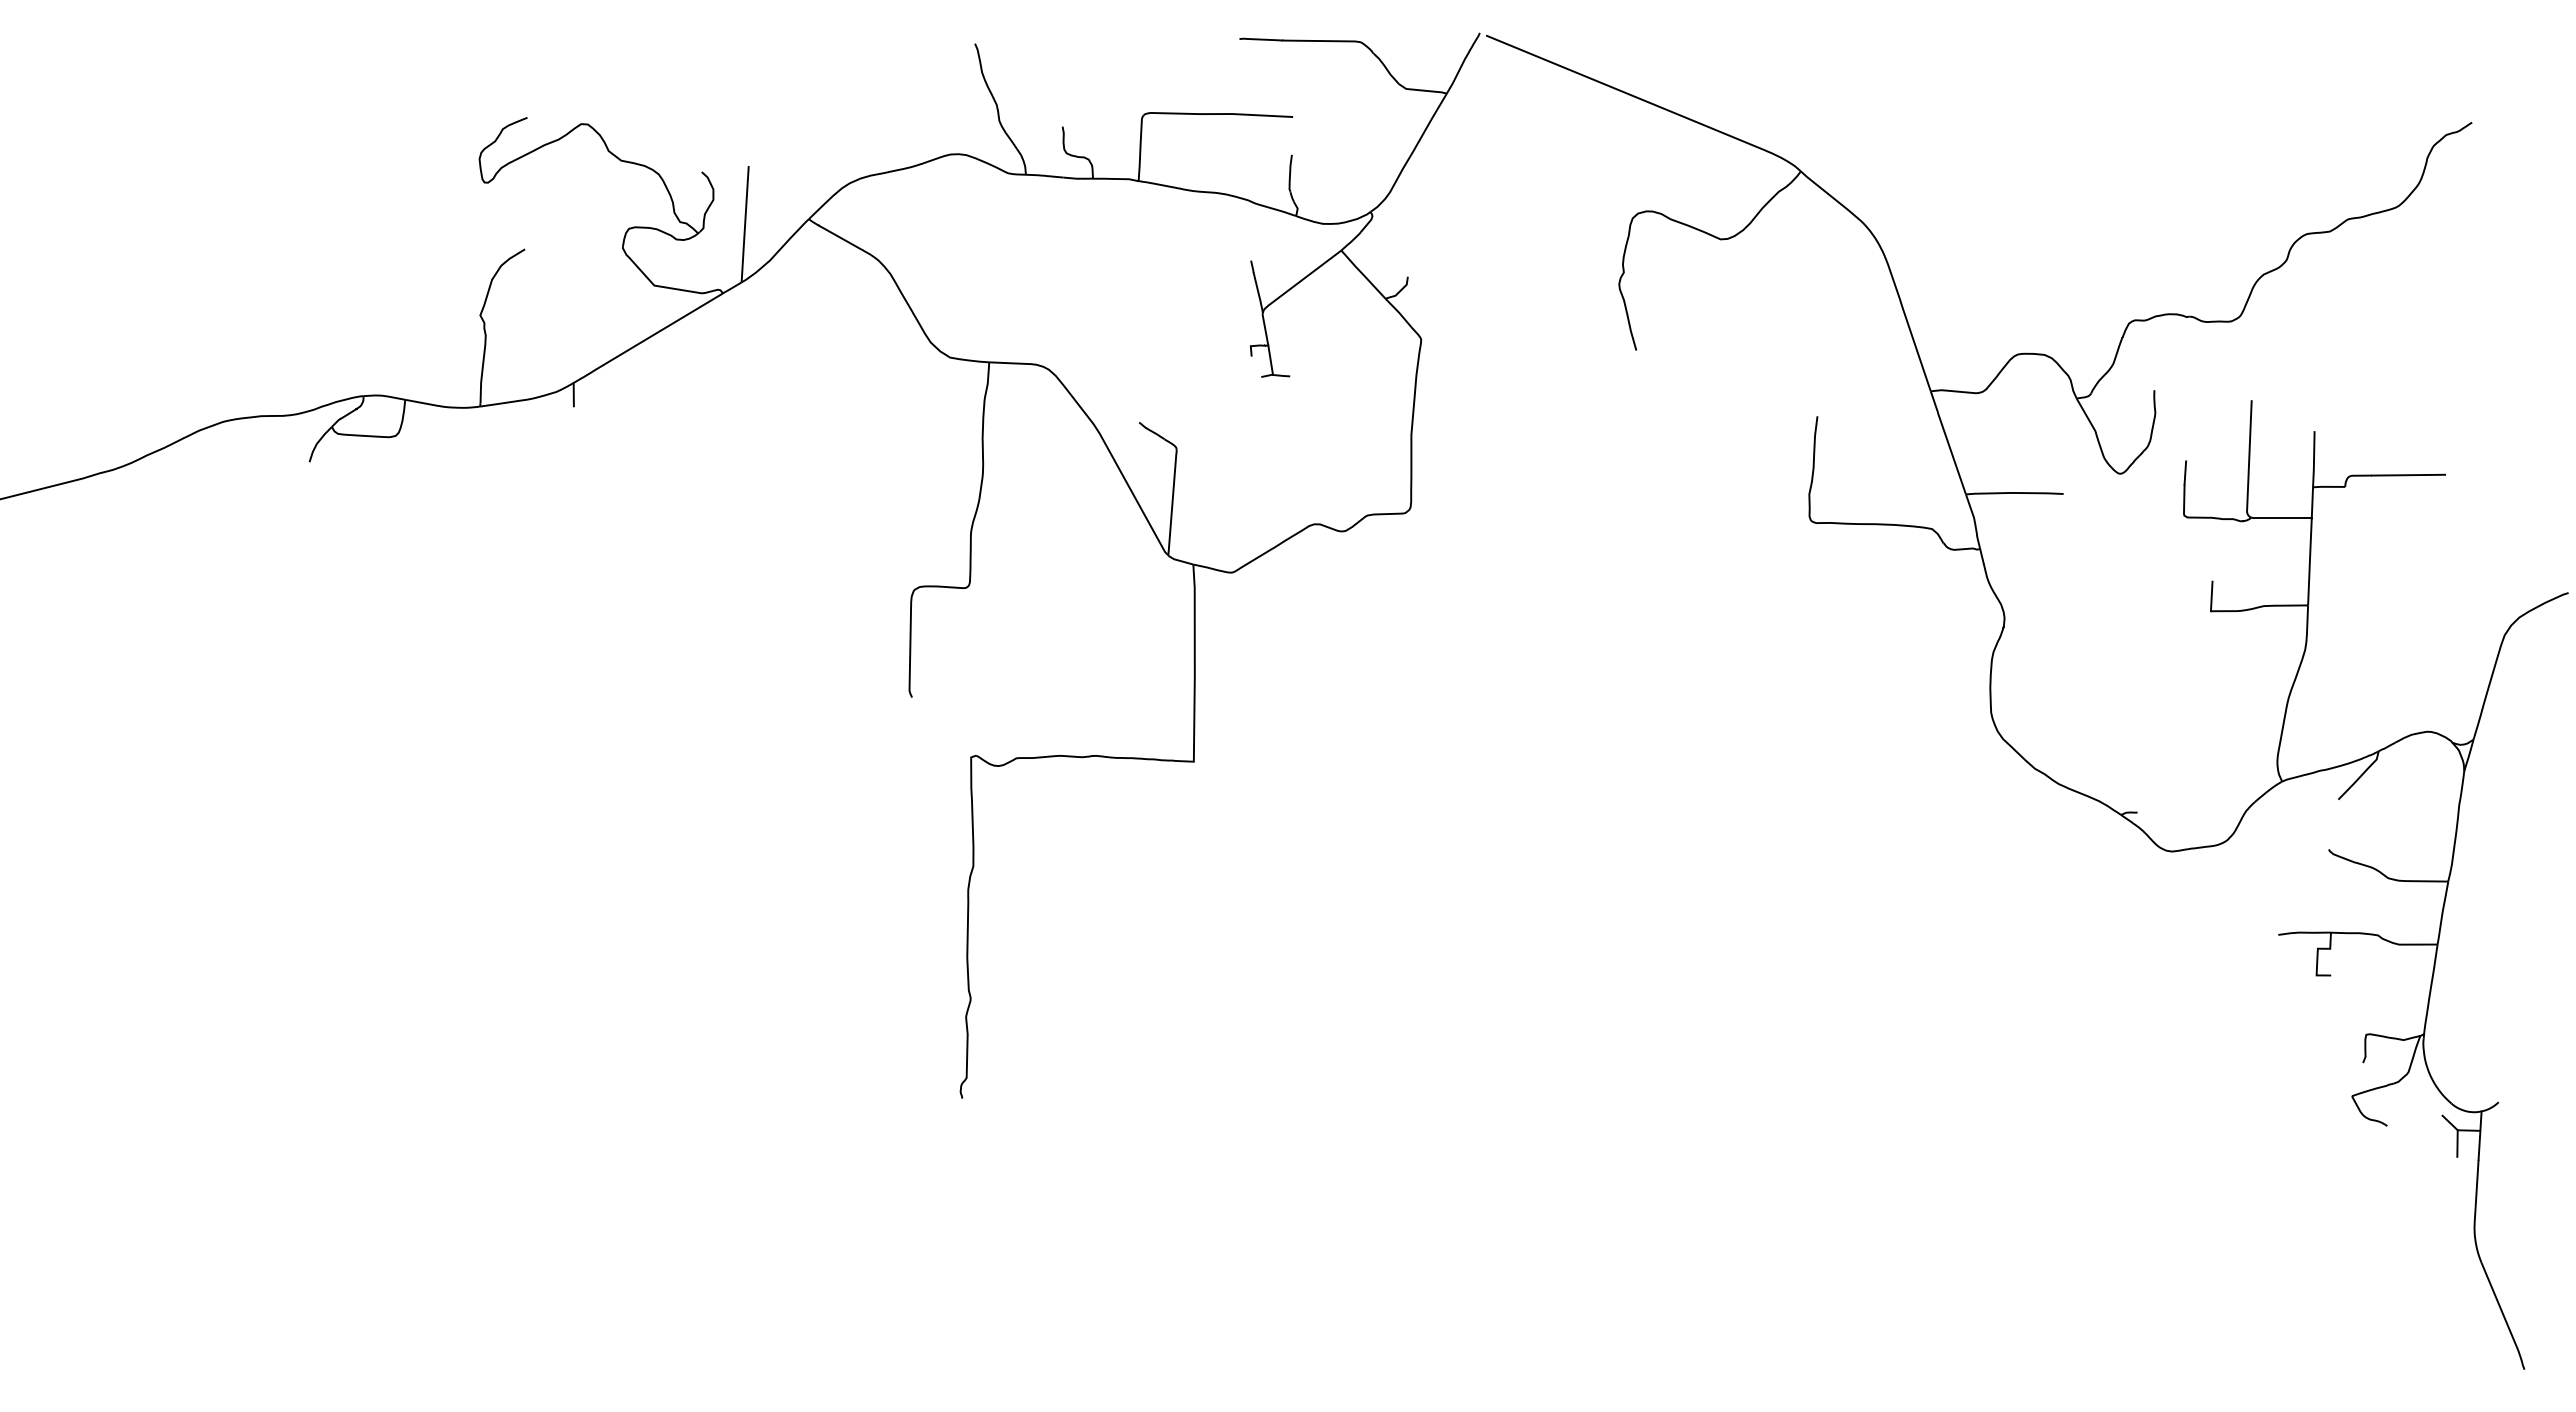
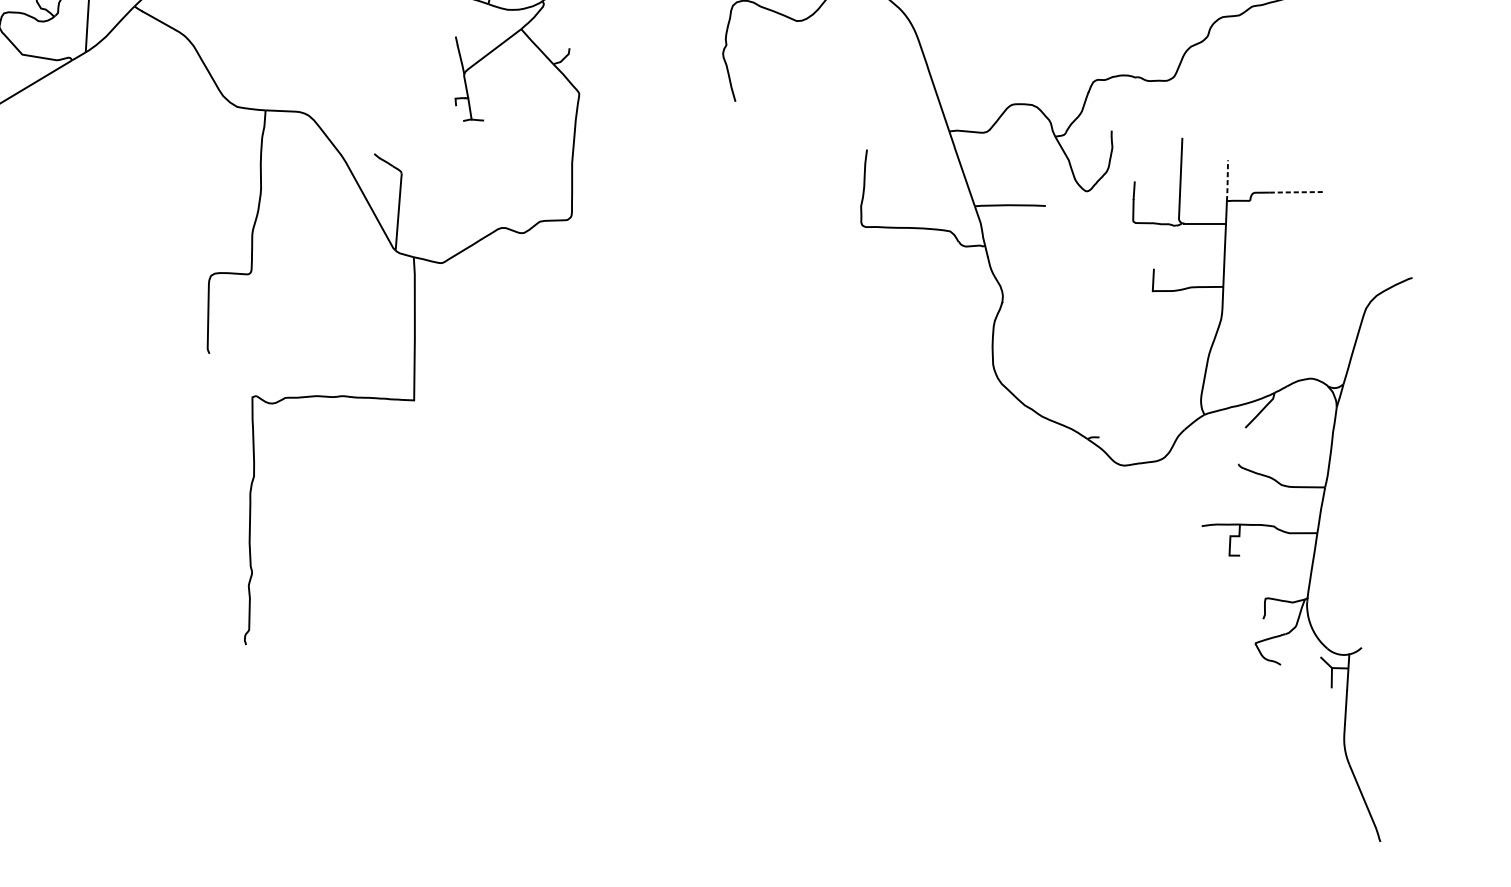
line: (2314, 459) -> (1227, 180), solid -> dashed
line: (2408, 475) -> (1296, 192), solid -> dashed

